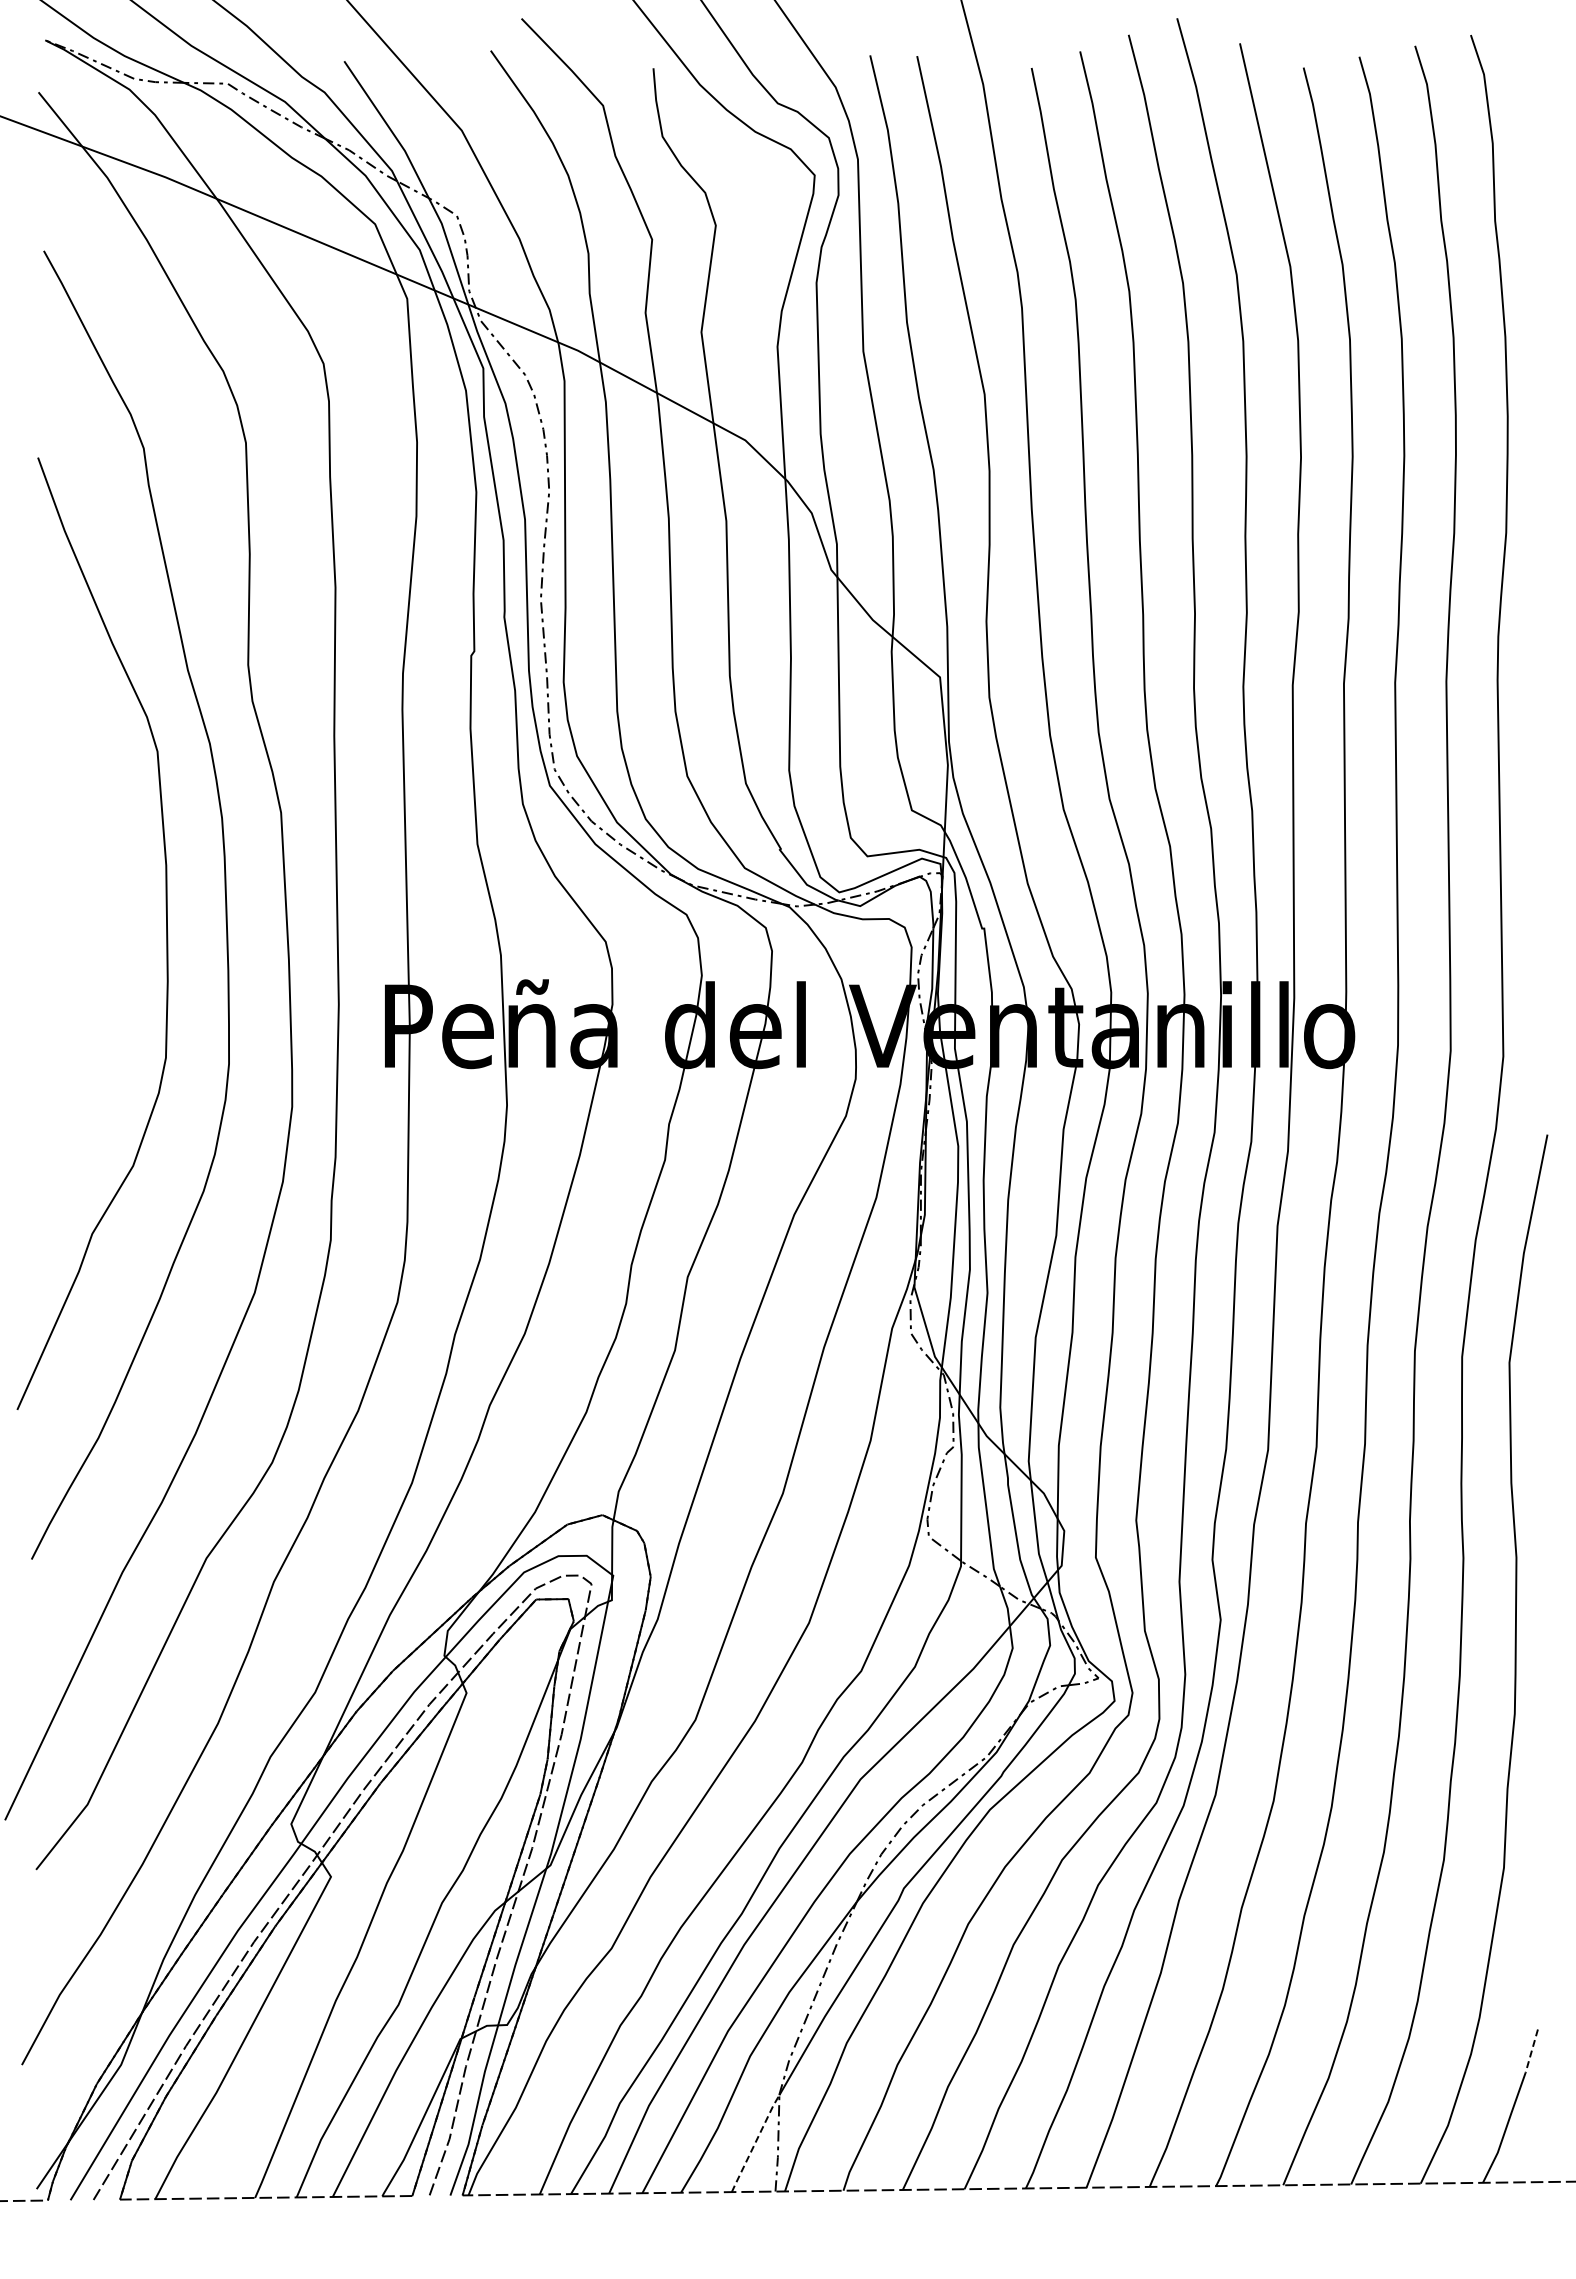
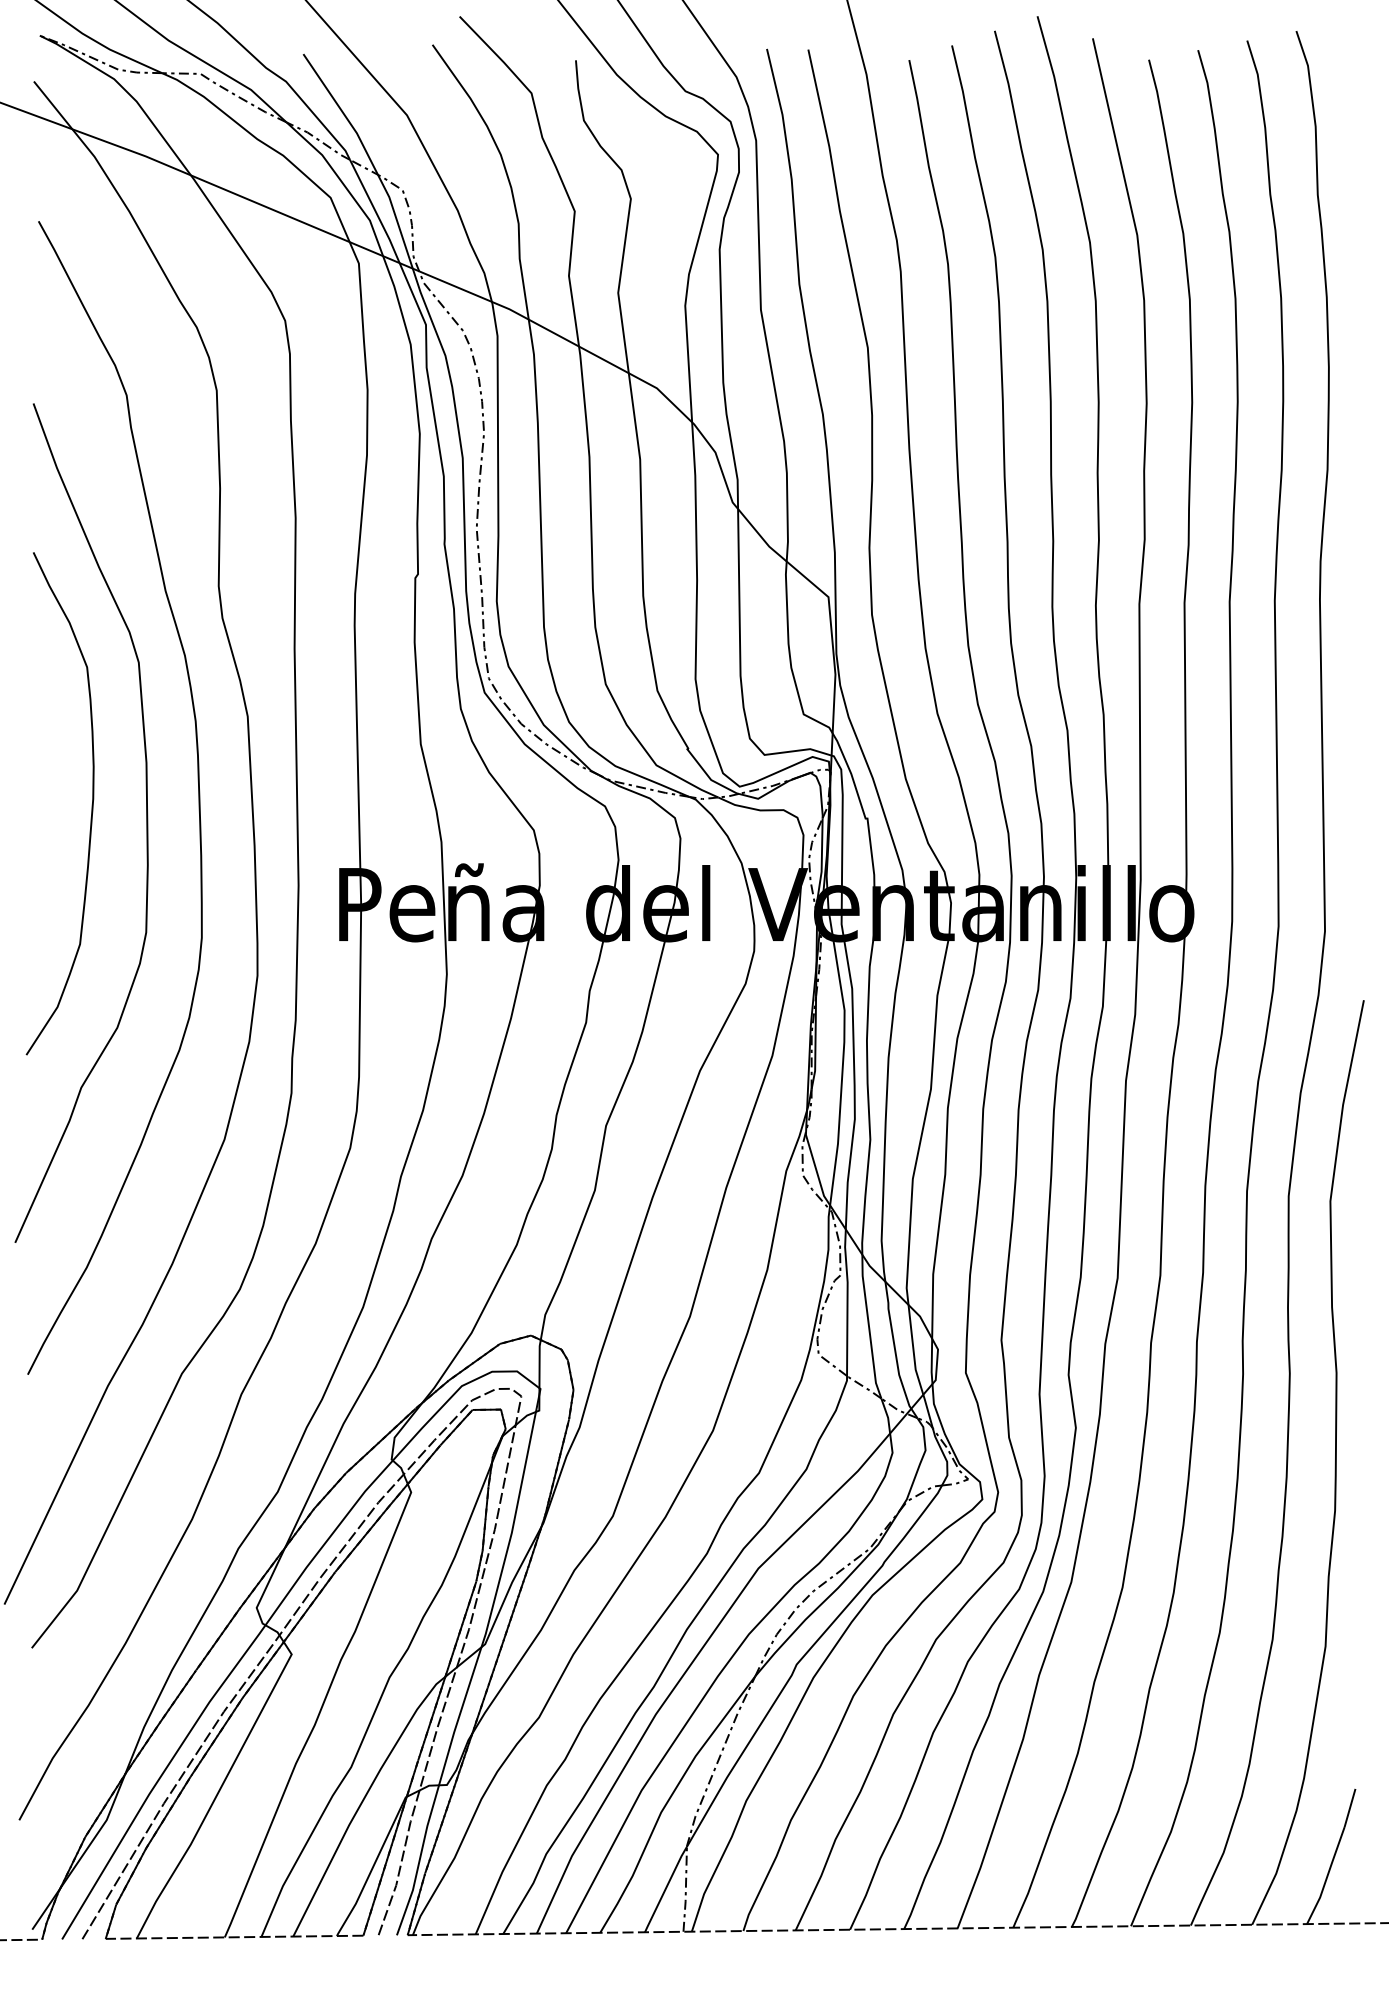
curve: (103, 919) -> (91, 810), added
line: (1531, 2051) -> (1349, 1808), dashed -> solid
line: (755, 2142) -> (665, 1888), dashed -> solid

